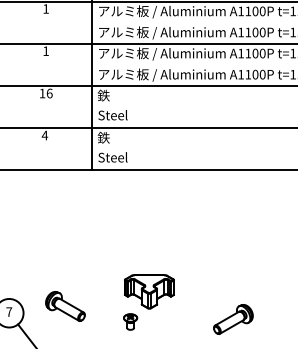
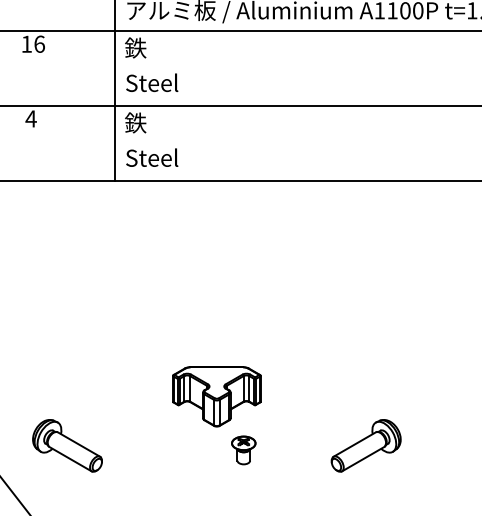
part: (65, 306) -> (67, 445), moved
part: (130, 321) -> (243, 449), moved

